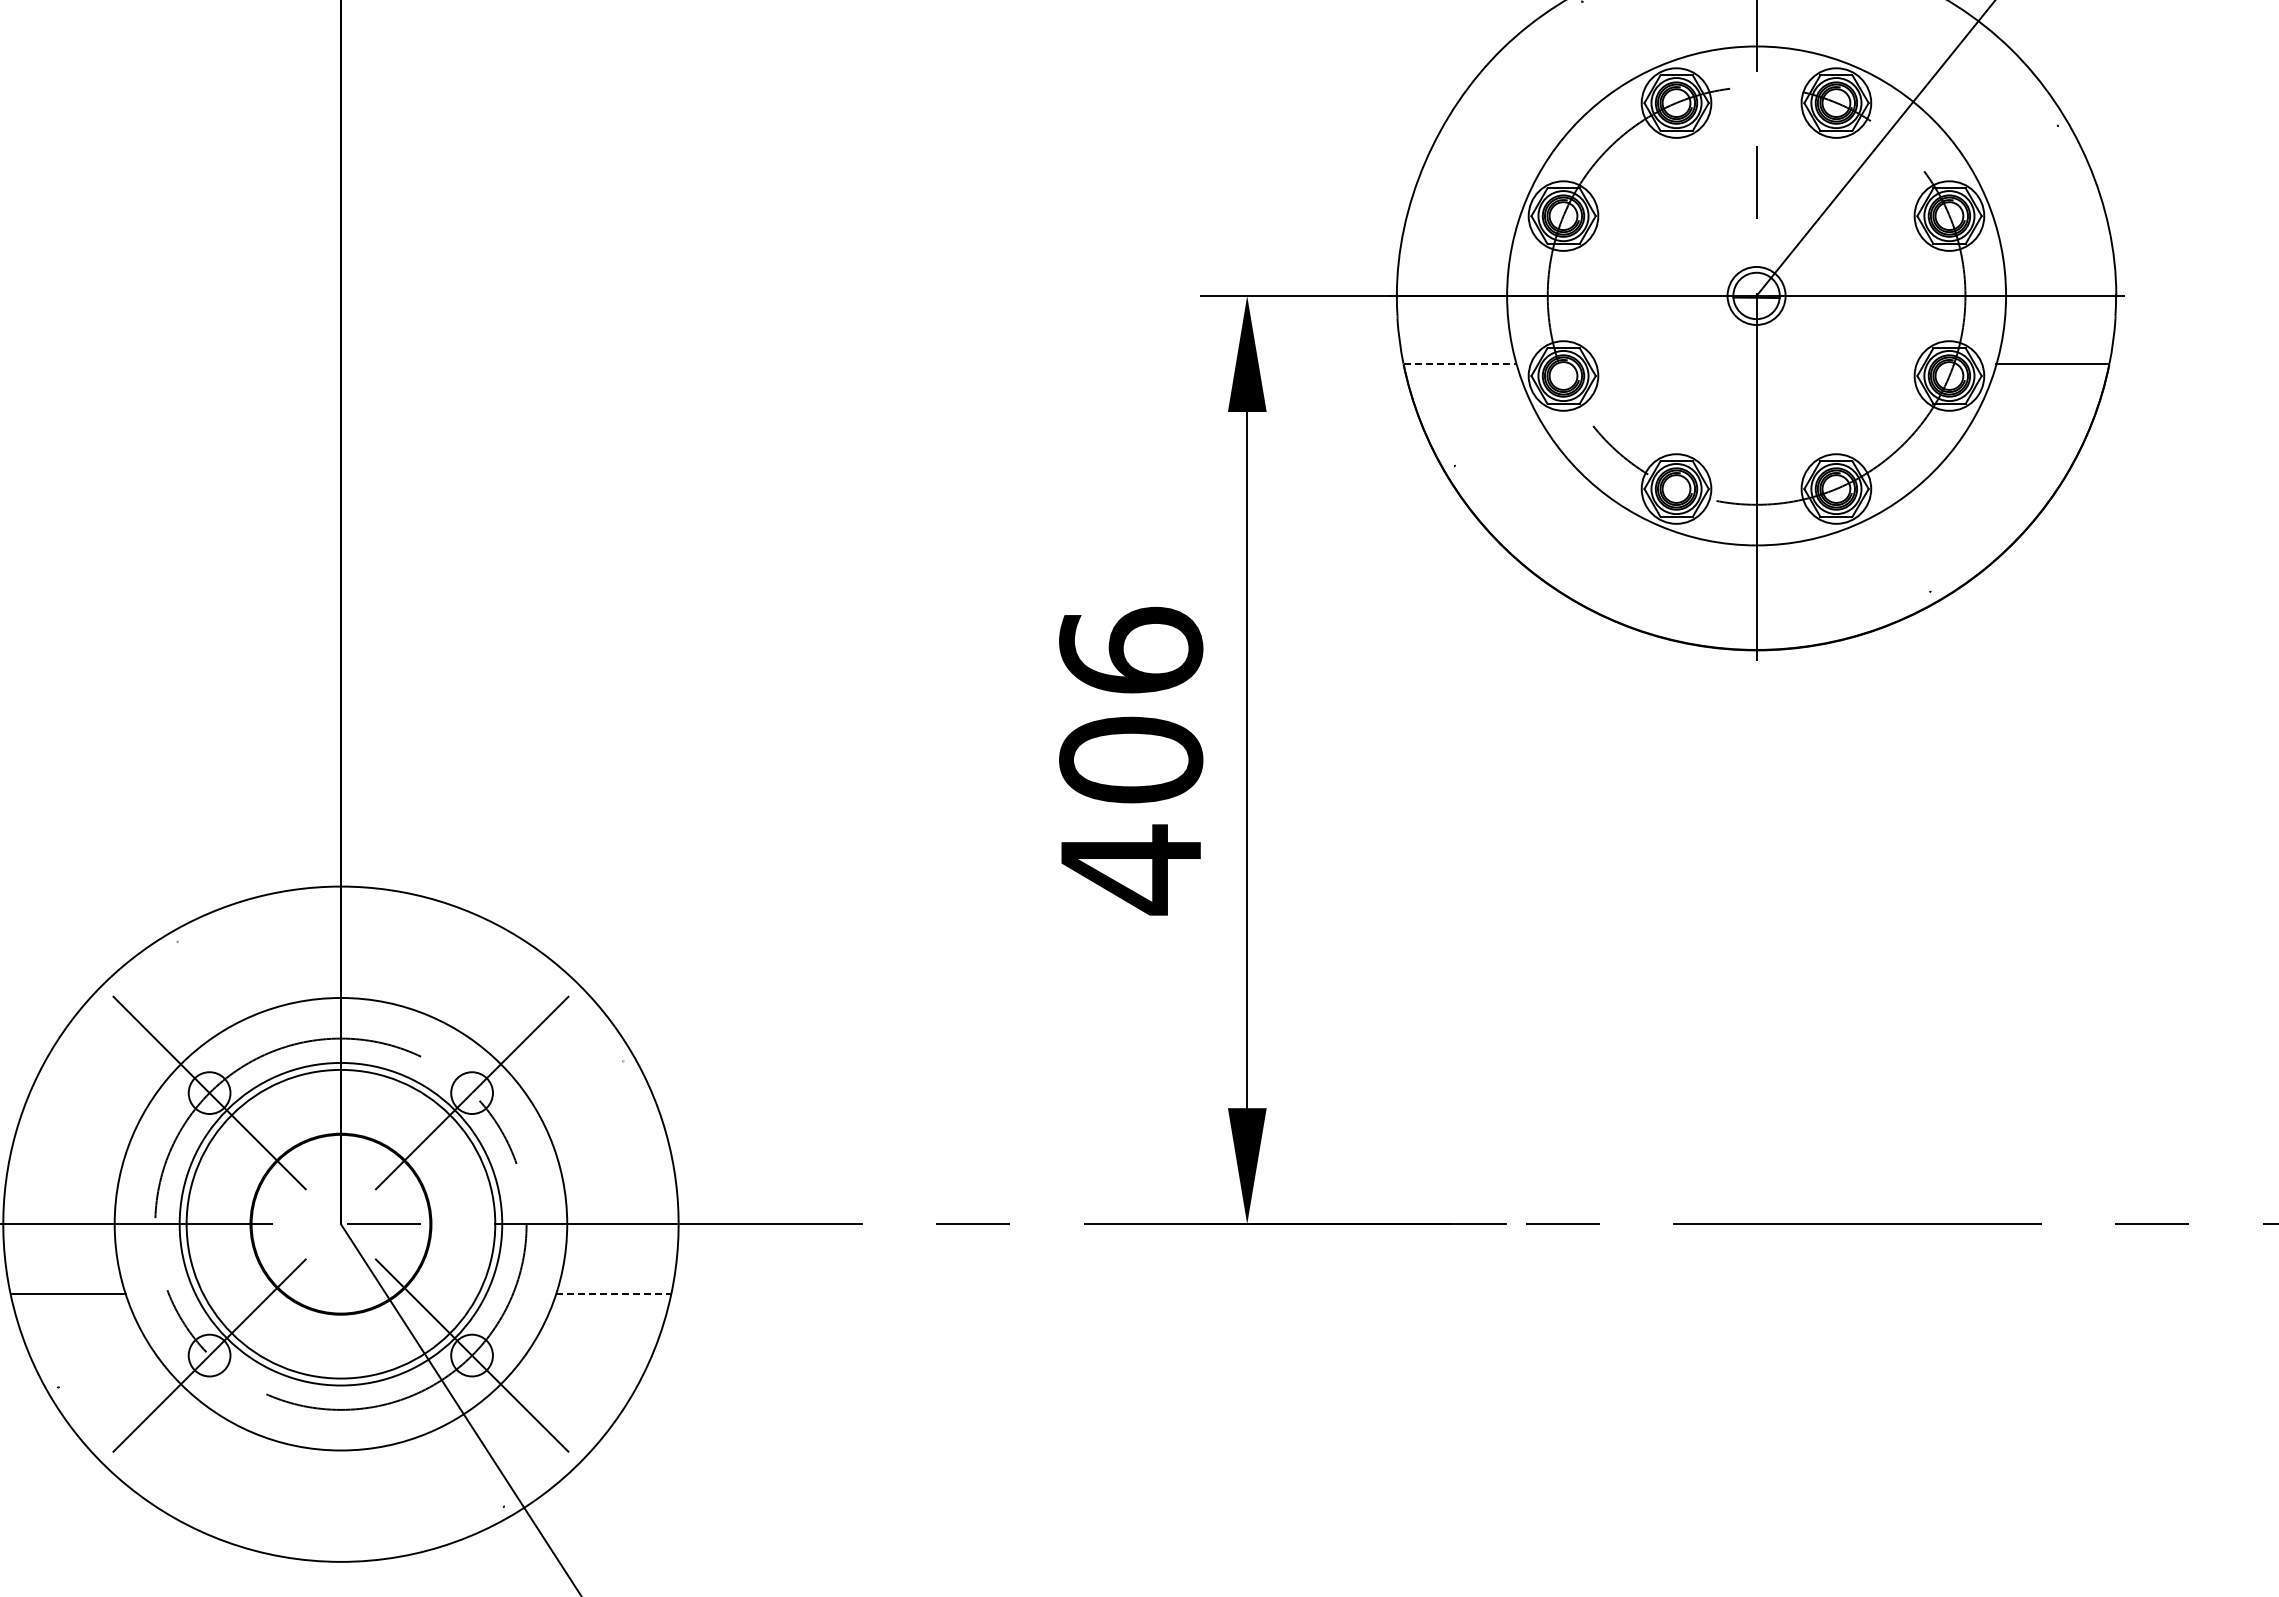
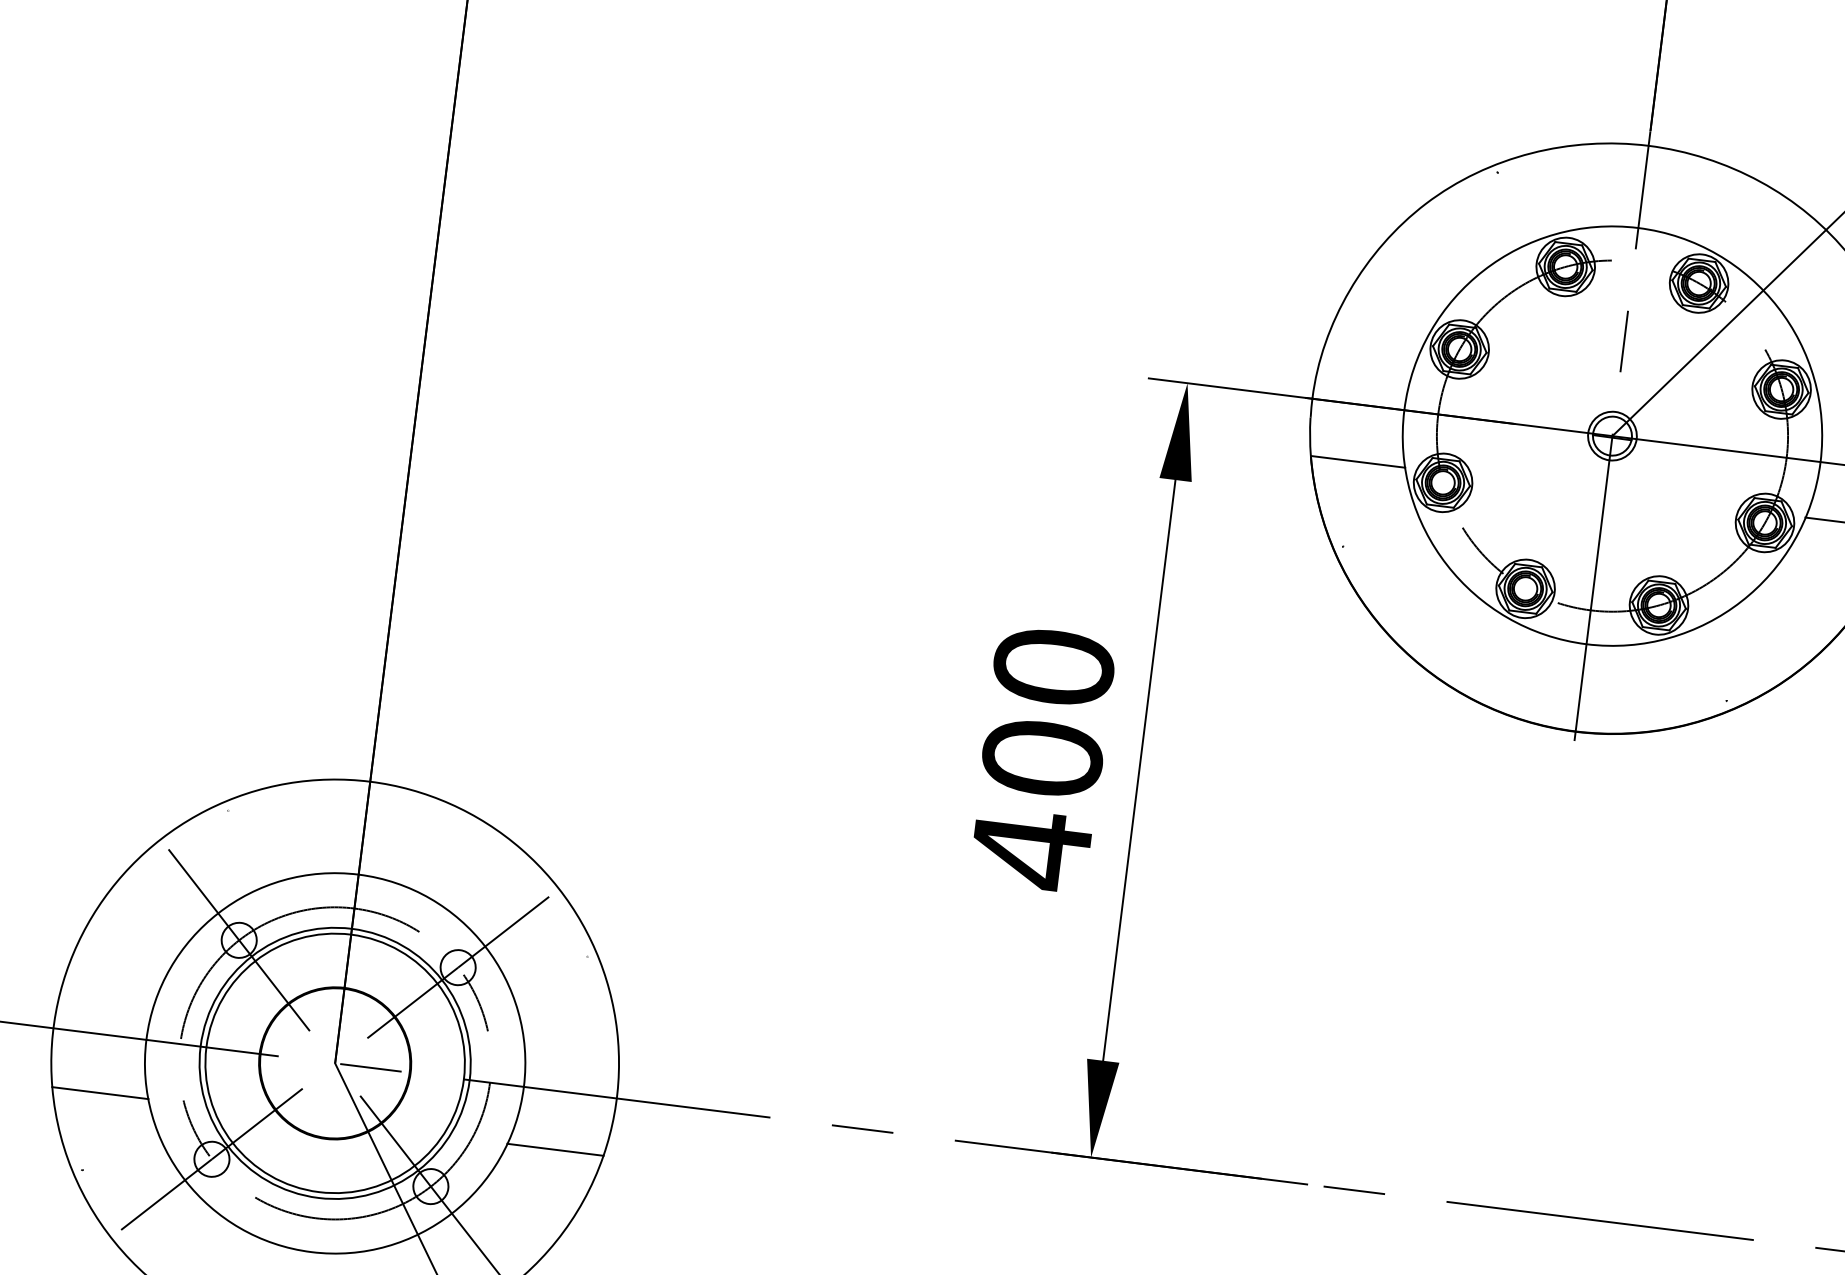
line: (1460, 363) -> (1358, 461), dashed -> solid
text: (1131, 649) -> (1054, 666), 406 -> 400
line: (613, 1293) -> (555, 1149), dashed -> solid

